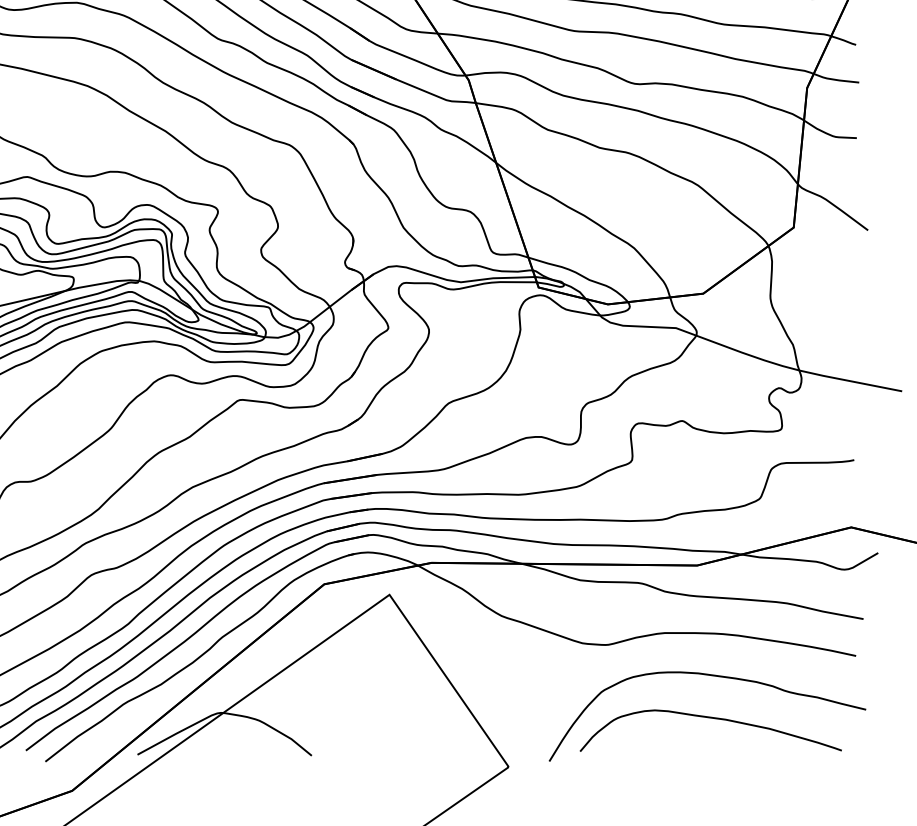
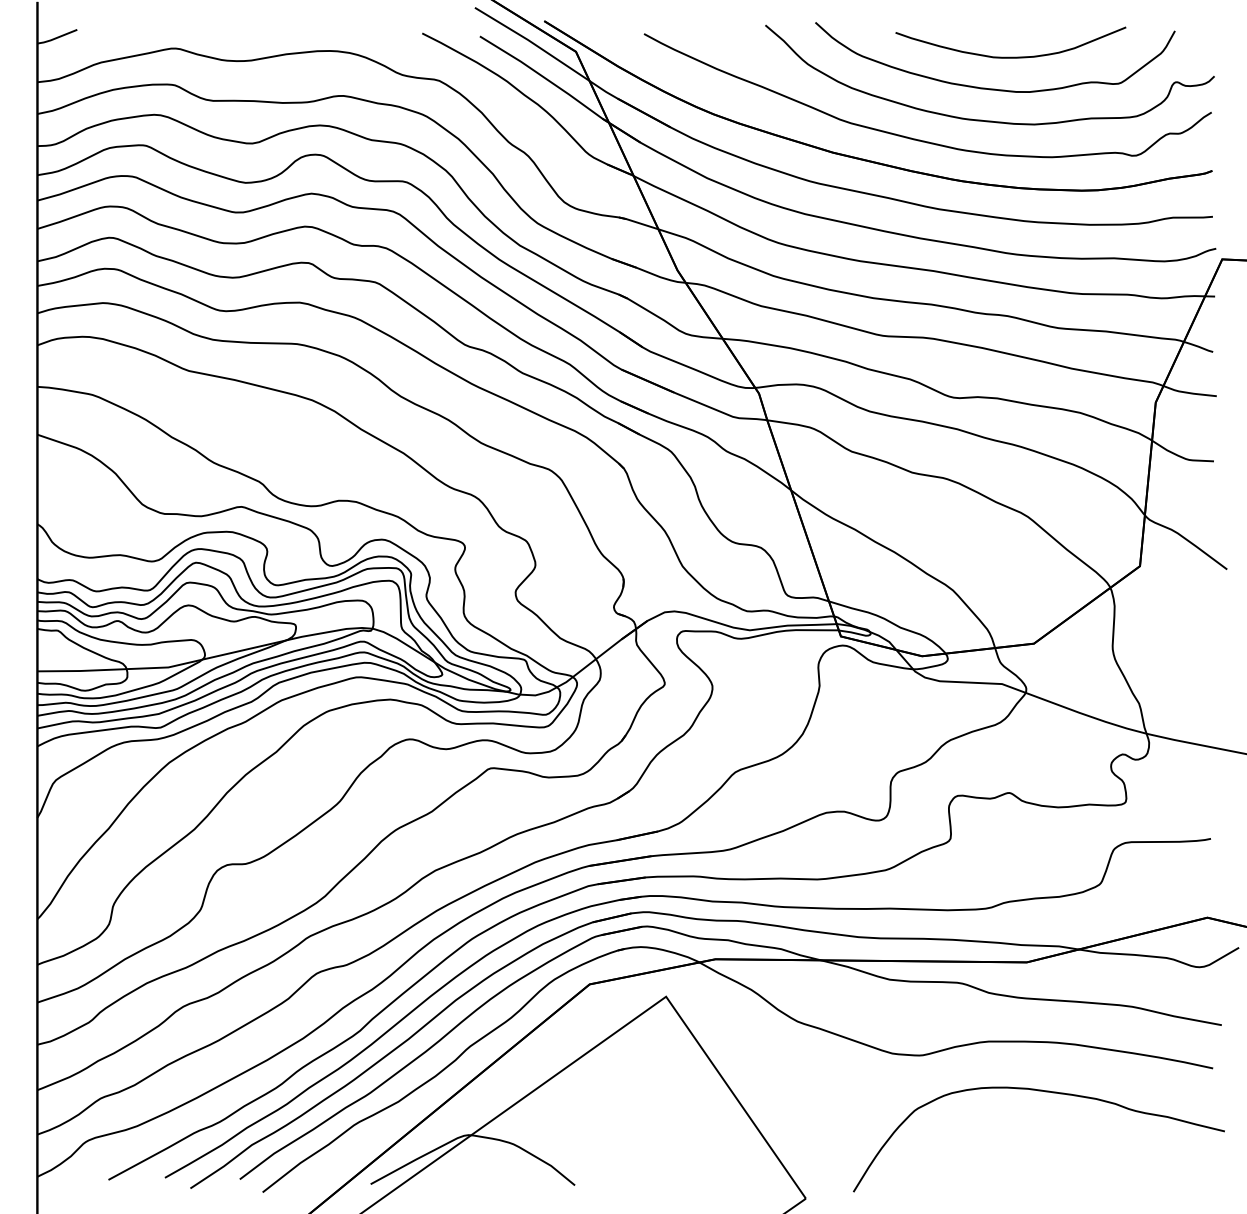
curve: (713, 719) -> (1046, 1142), removed

